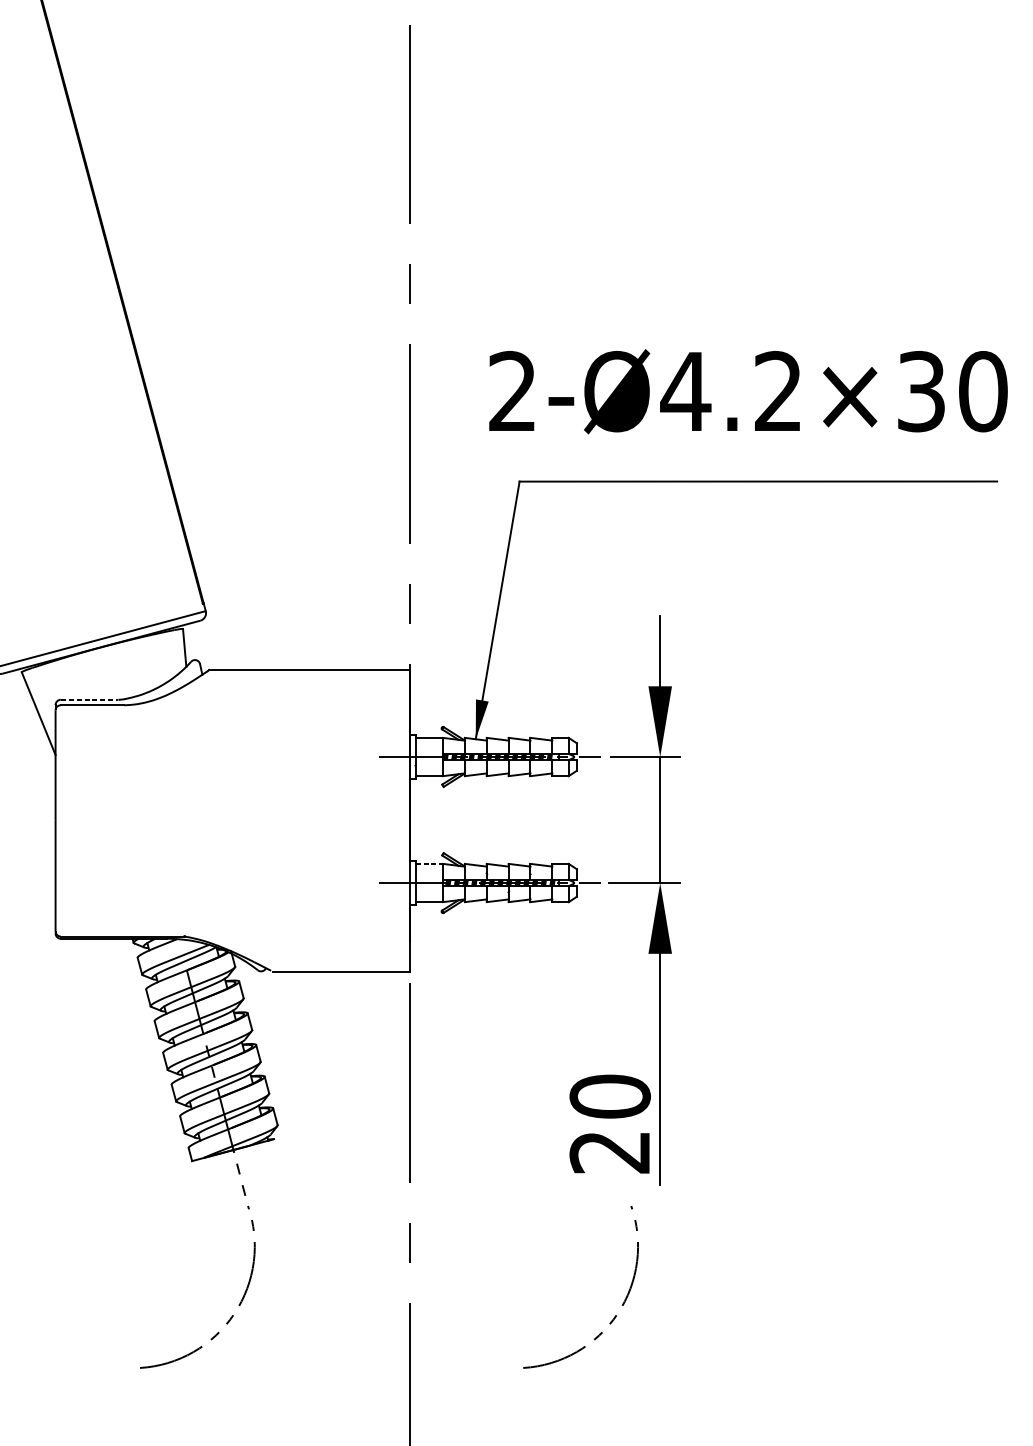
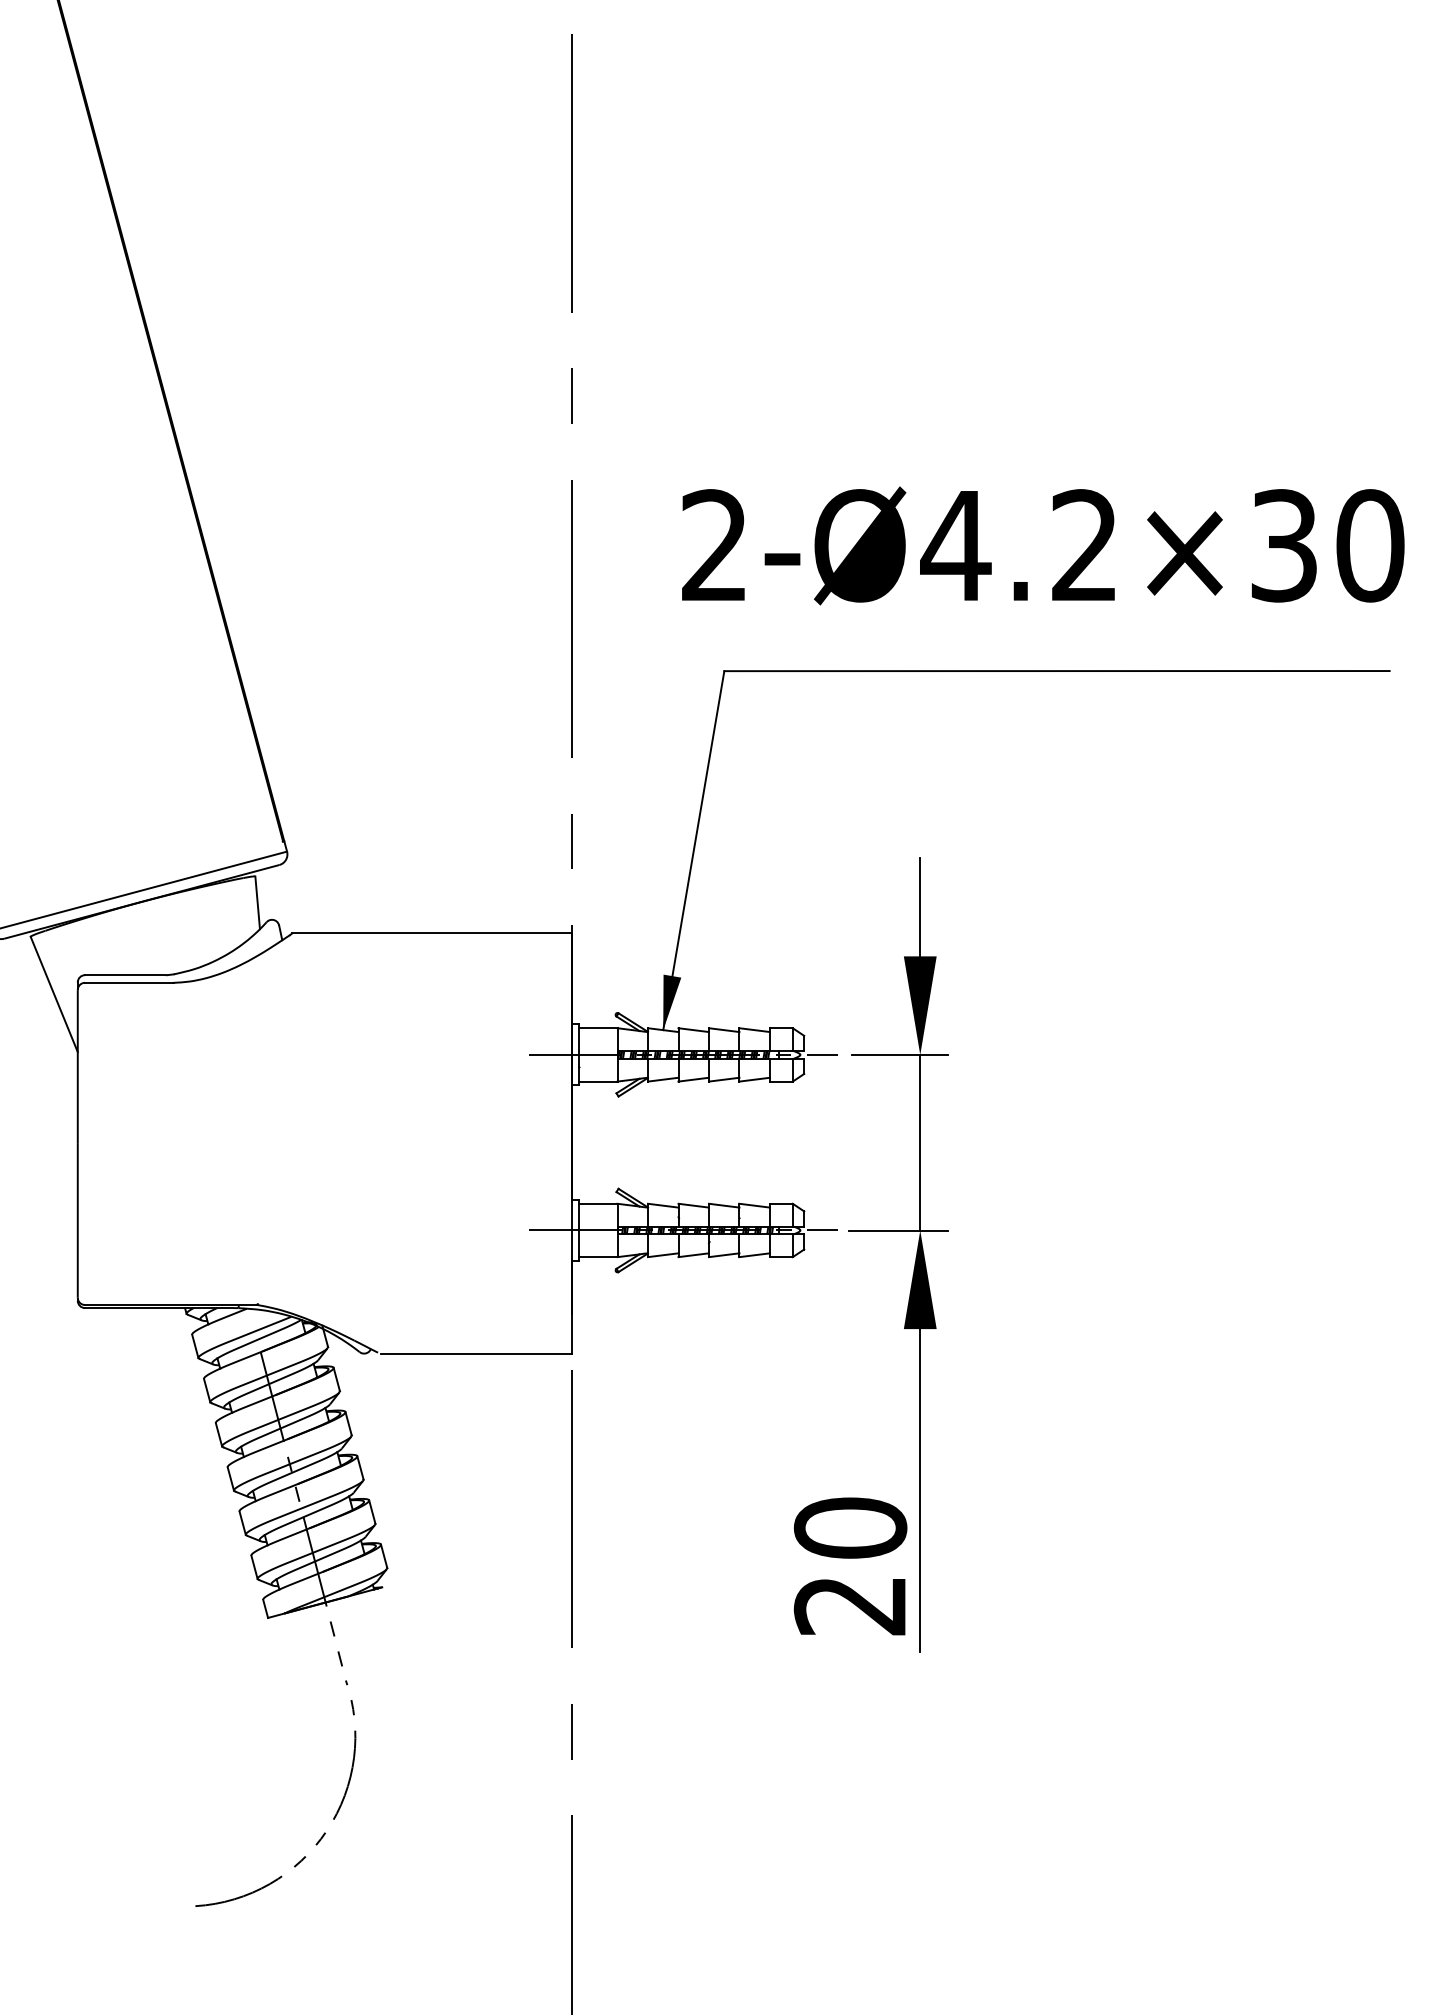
line: (89, 700) -> (125, 975), dashed -> solid
line: (429, 863) -> (598, 1203), dashed -> solid
arc: (615, 1315) -> (857, 1833), removed

